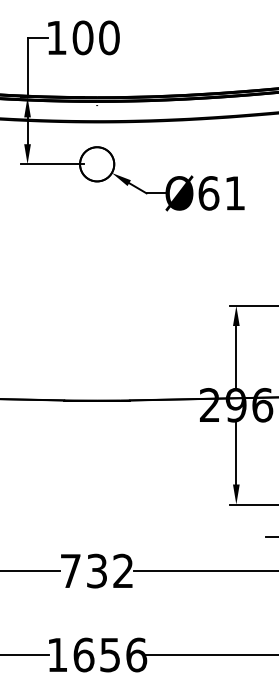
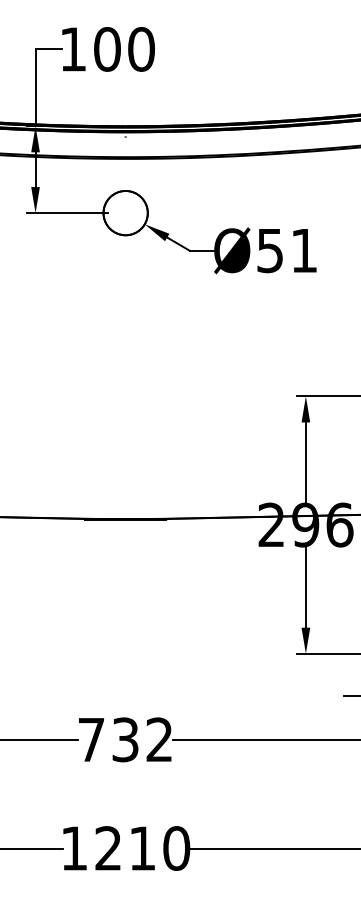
text: (209, 193) -> (270, 250), Ø61 -> Ø51
text: (110, 655) -> (142, 848), 1656 -> 1210

